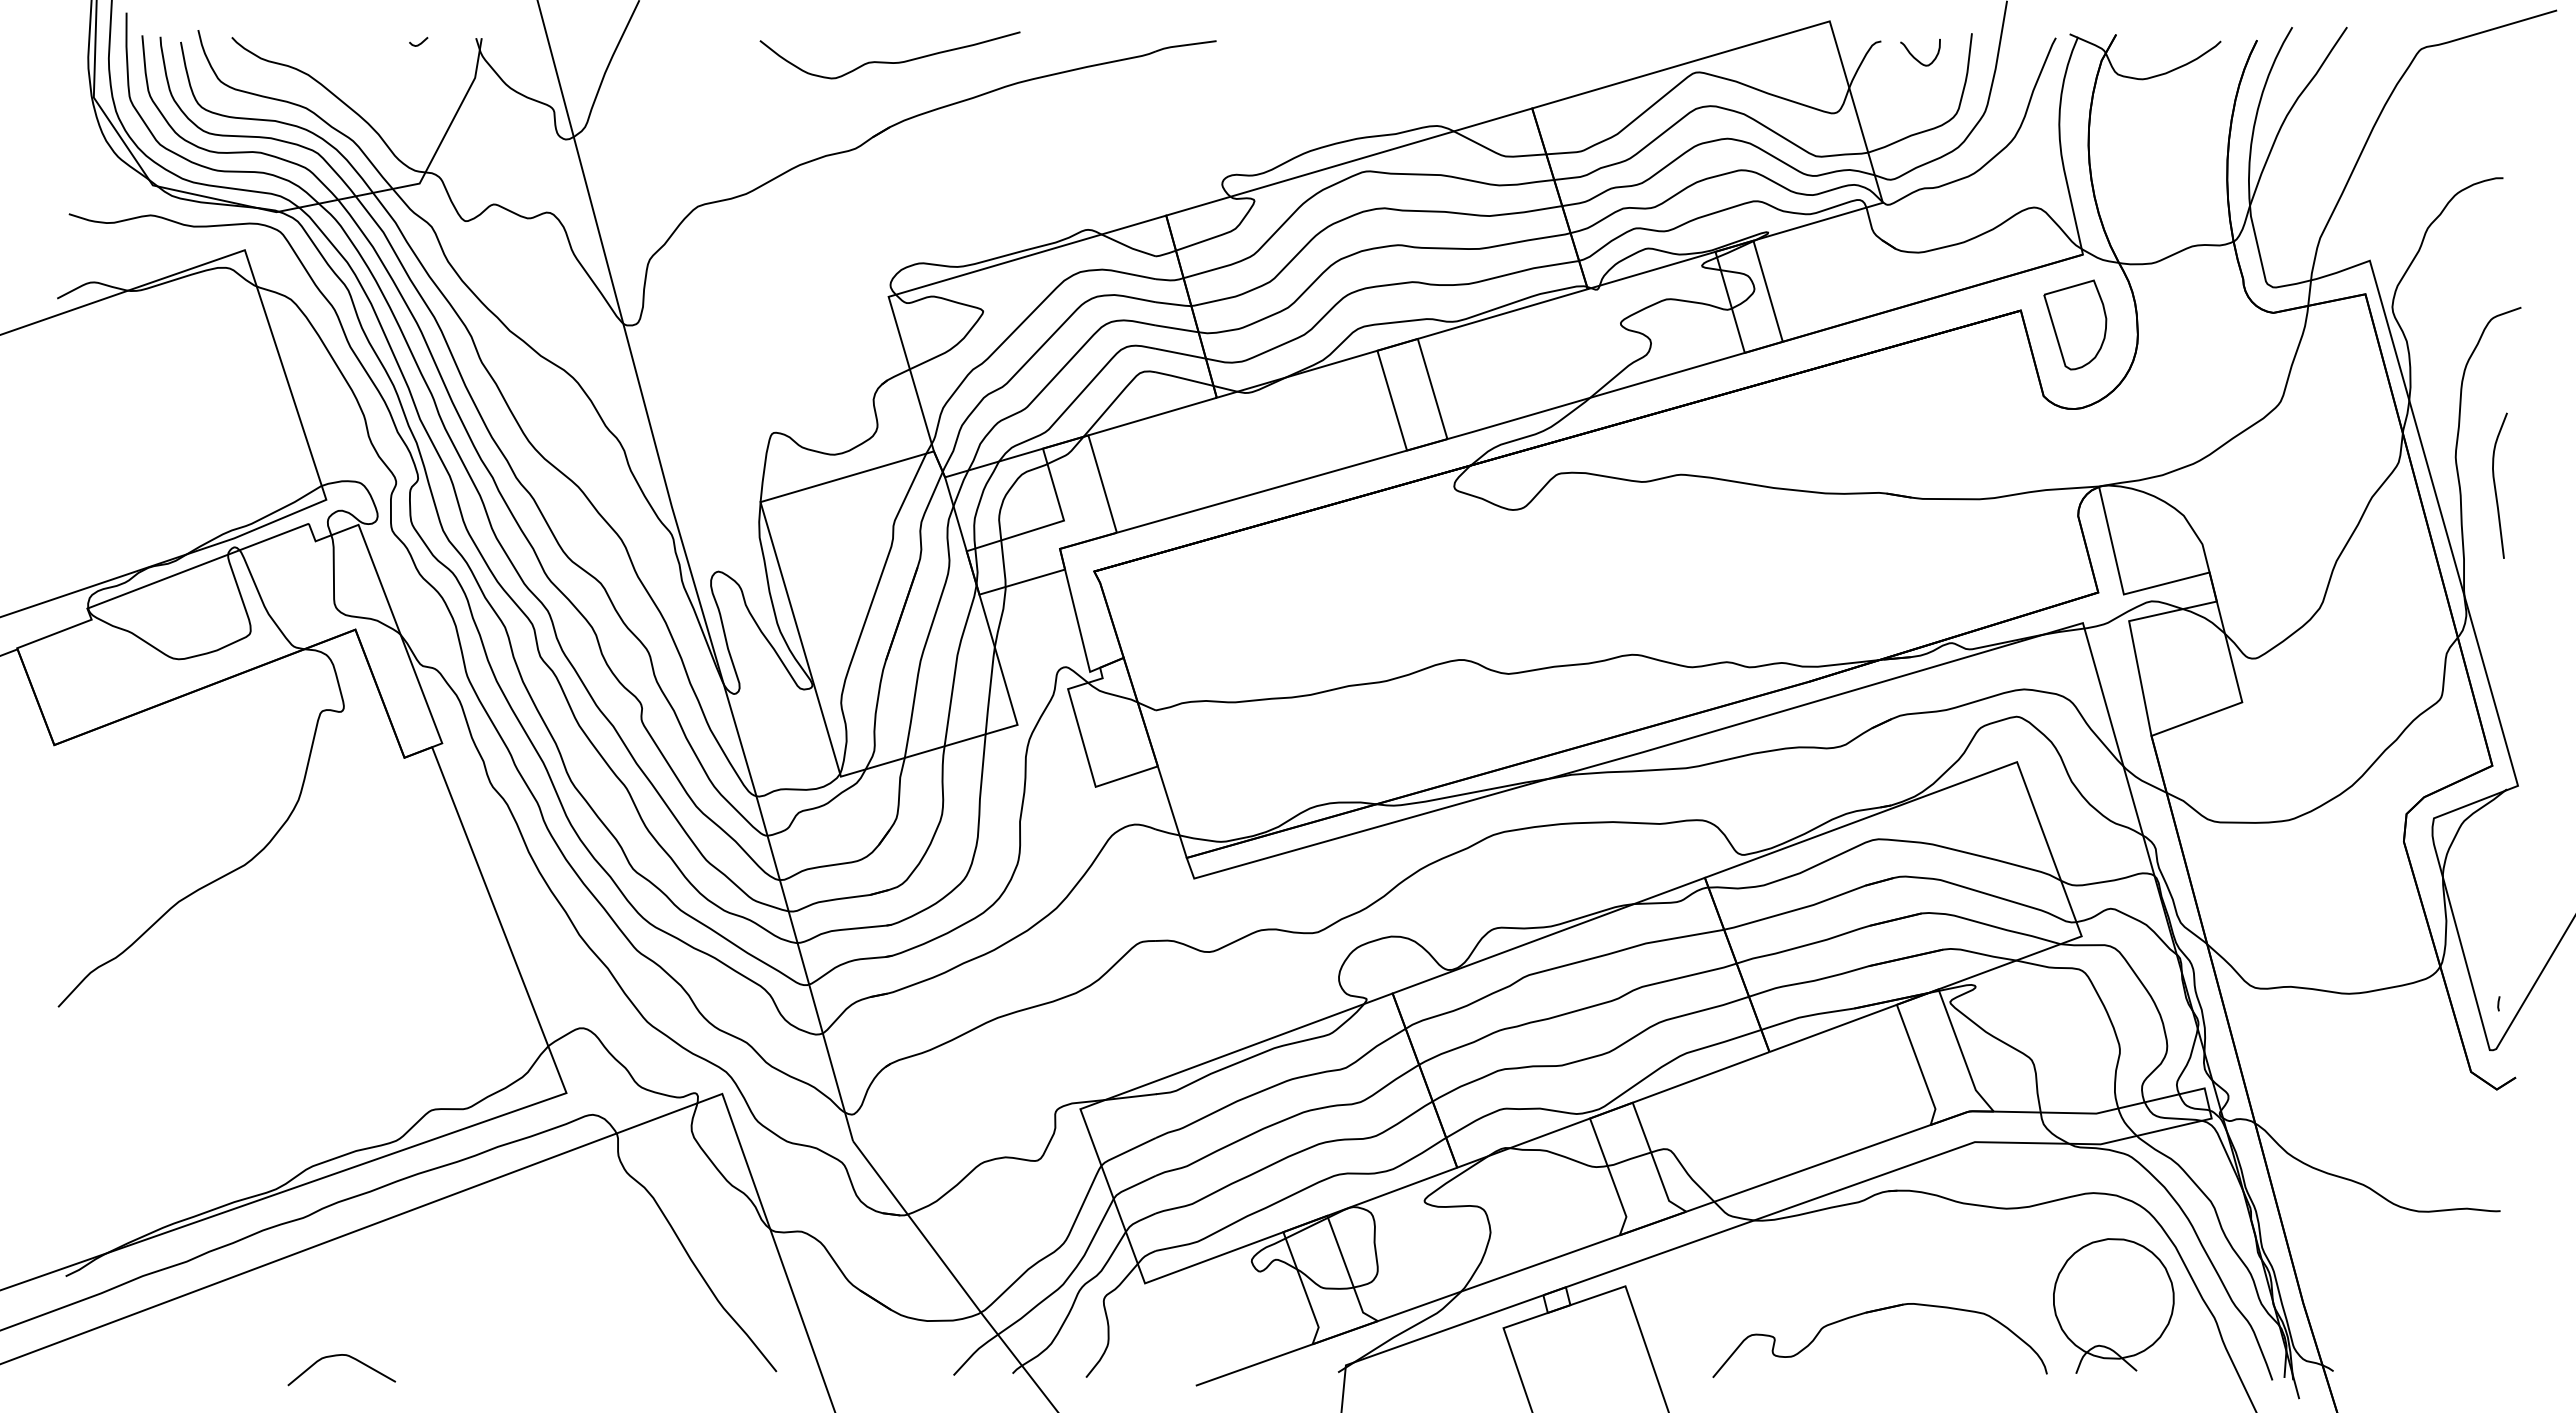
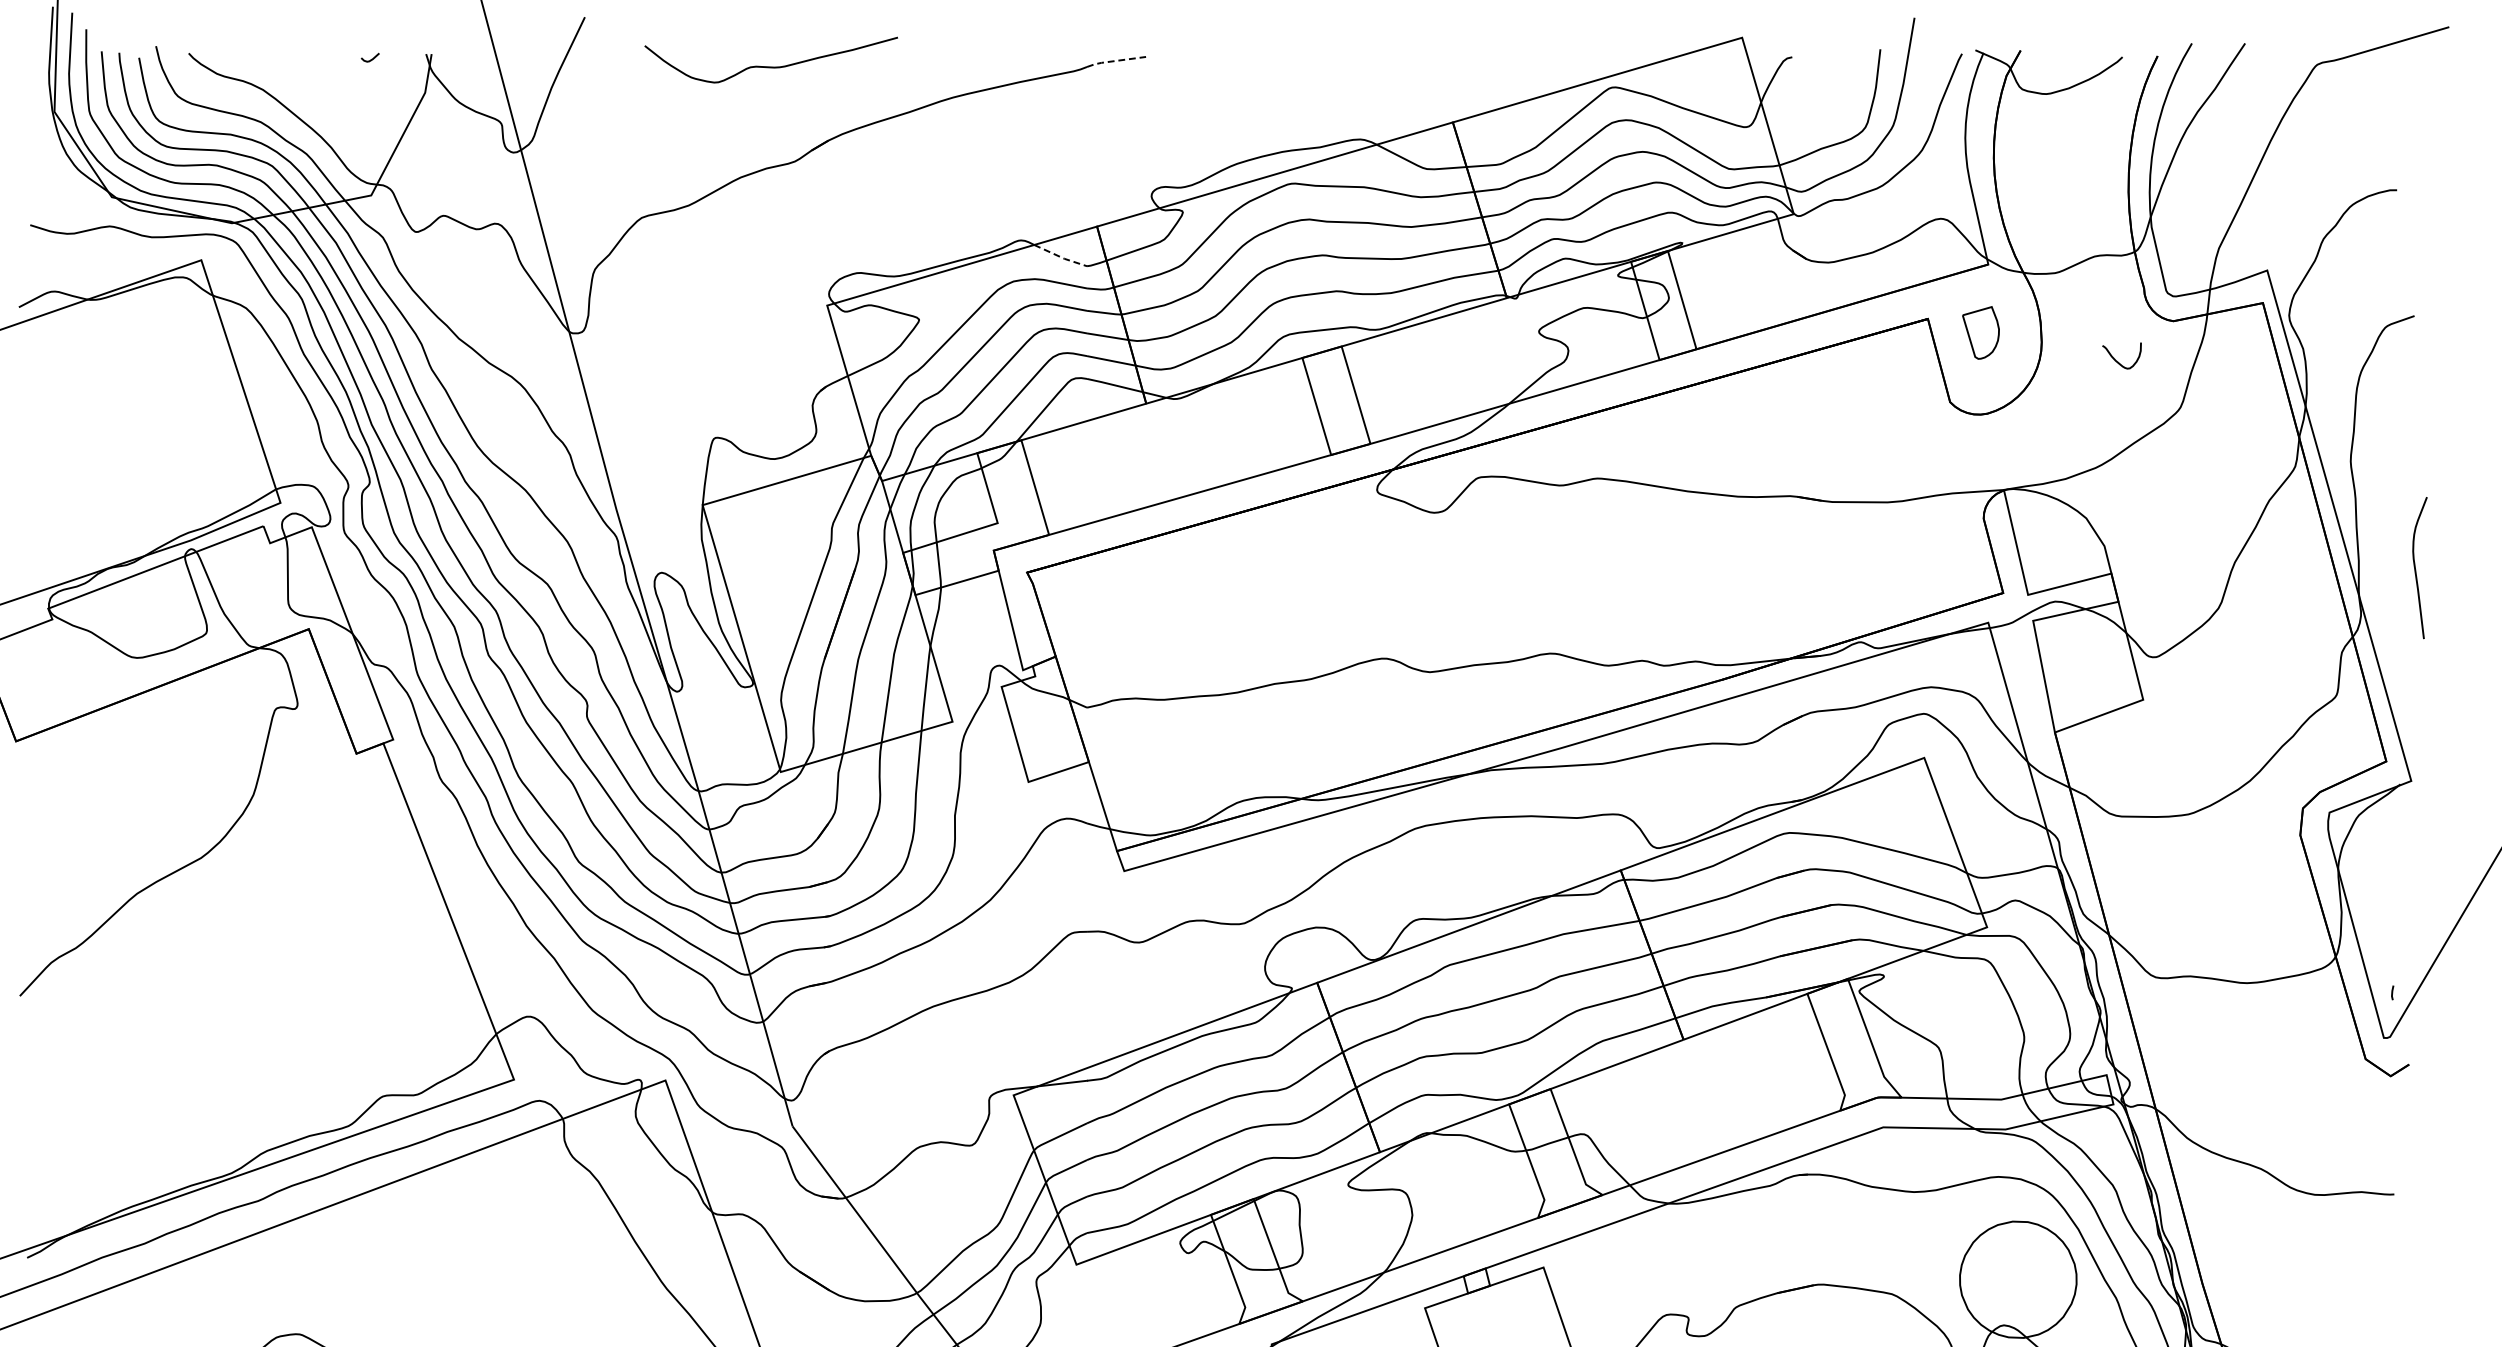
line: (1184, 45) -> (1114, 61), solid -> dashed
curve: (1915, 57) -> (2117, 360), moved
curve: (888, 61) -> (769, 66), moved
line: (1129, 247) -> (1061, 257), solid -> dashed
part: (2075, 324) -> (1981, 332), size x0.6
curve: (2495, 485) -> (2415, 567), moved

